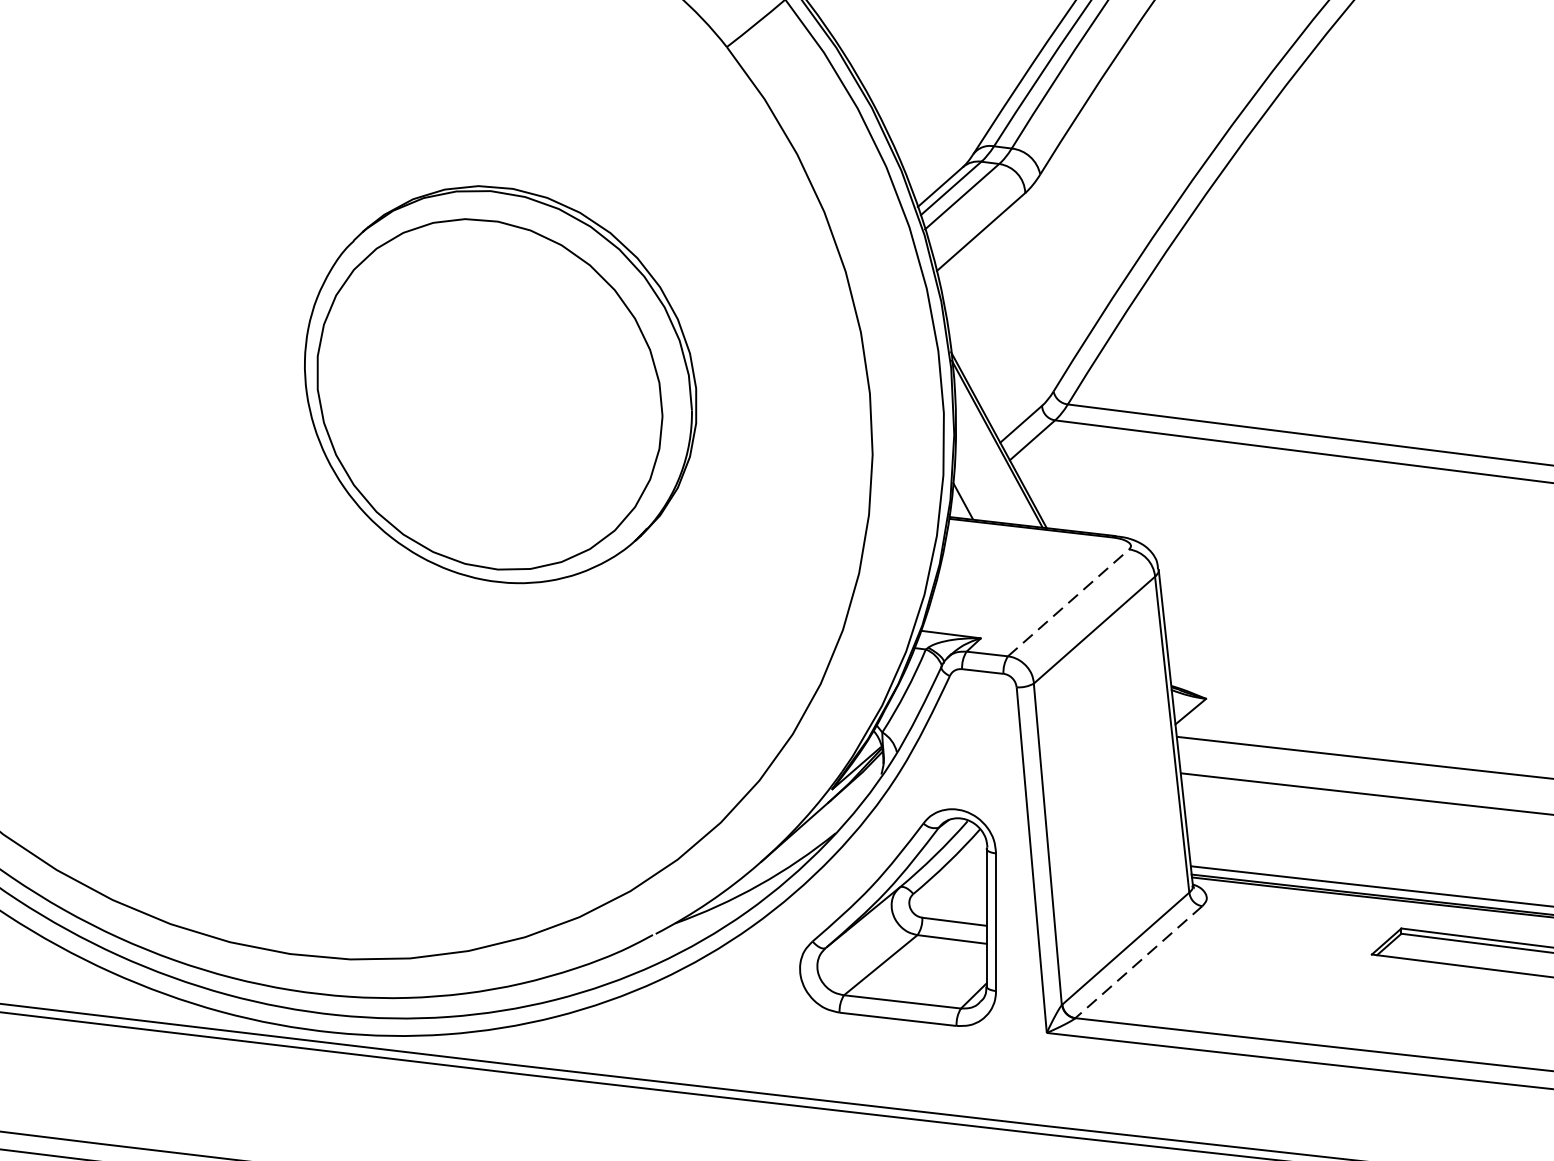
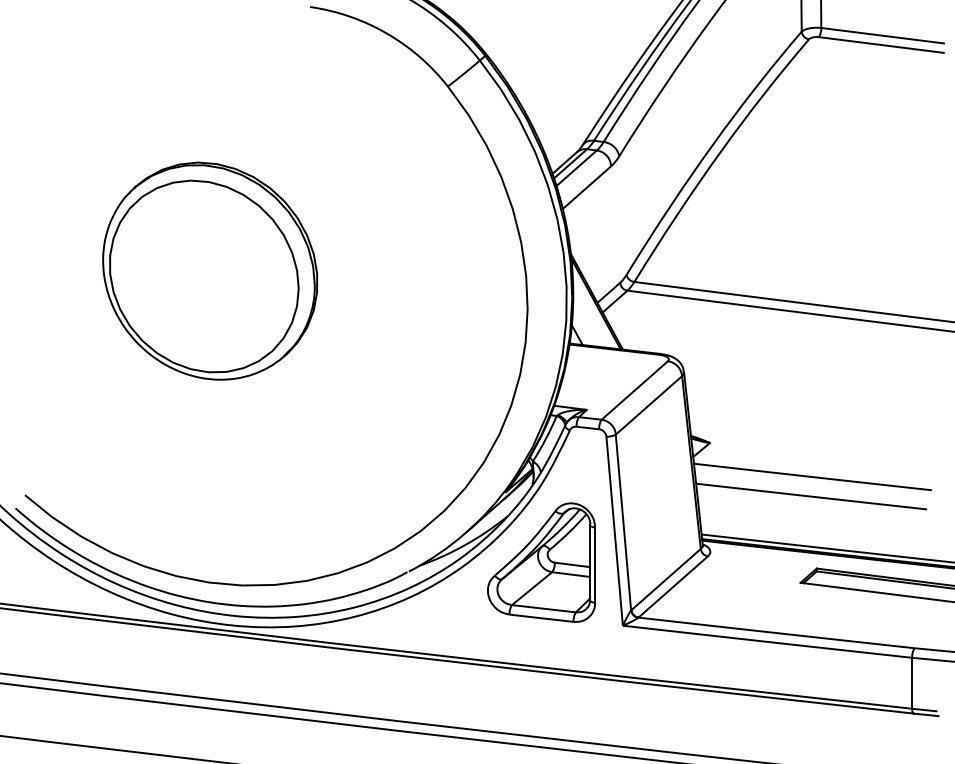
part: (499, 383) -> (209, 270), moved
line: (1069, 602) -> (635, 390), dashed -> solid
line: (1137, 963) -> (672, 587), dashed -> solid

